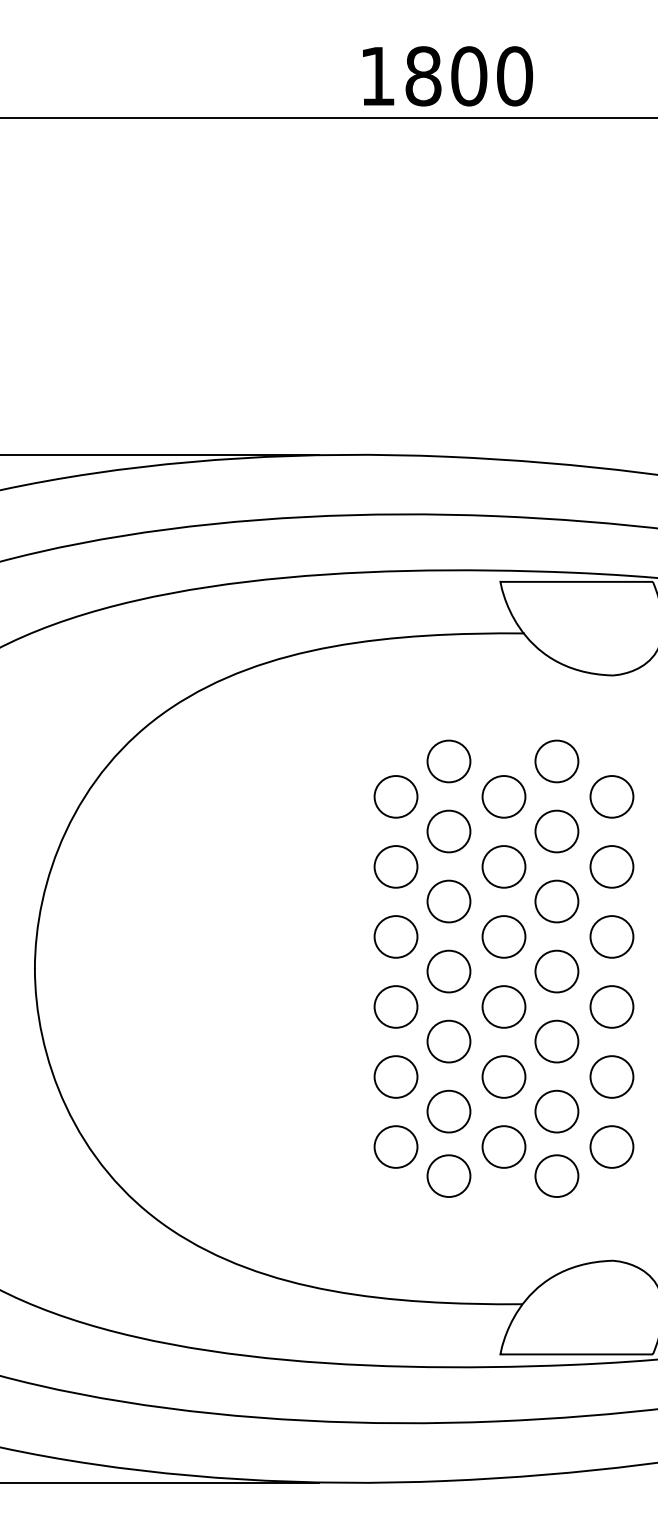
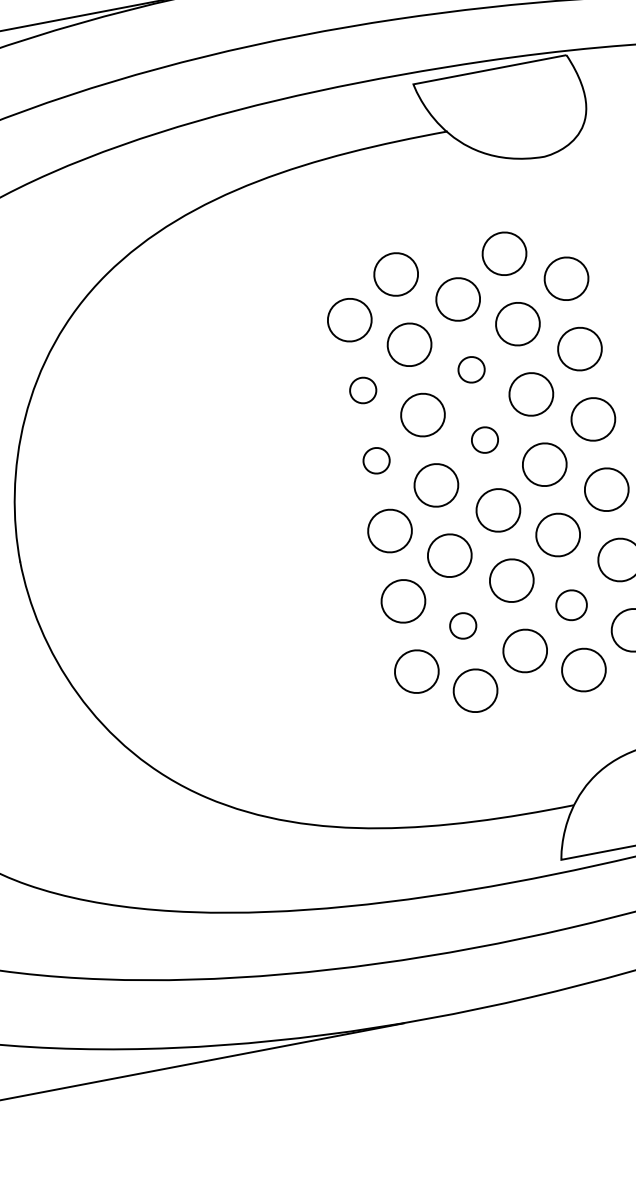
part: (395, 866) -> (362, 390), size x0.6
part: (503, 866) -> (471, 369), size x0.6
part: (395, 936) -> (376, 460), size x0.6
part: (503, 936) -> (484, 439), size x0.6
part: (448, 1111) -> (462, 625), size x0.6
part: (556, 1111) -> (571, 605), size x0.7

